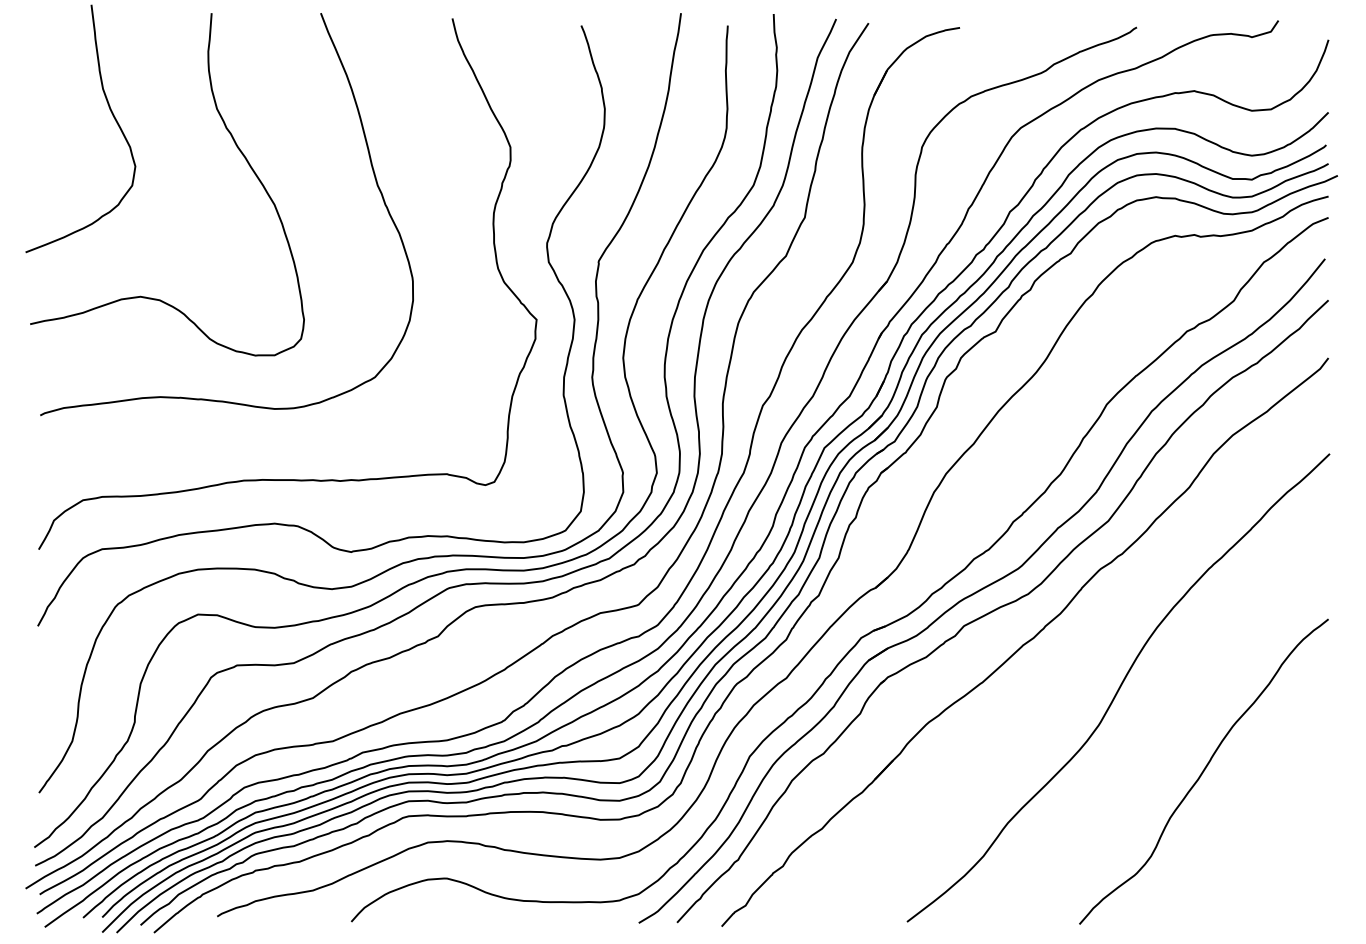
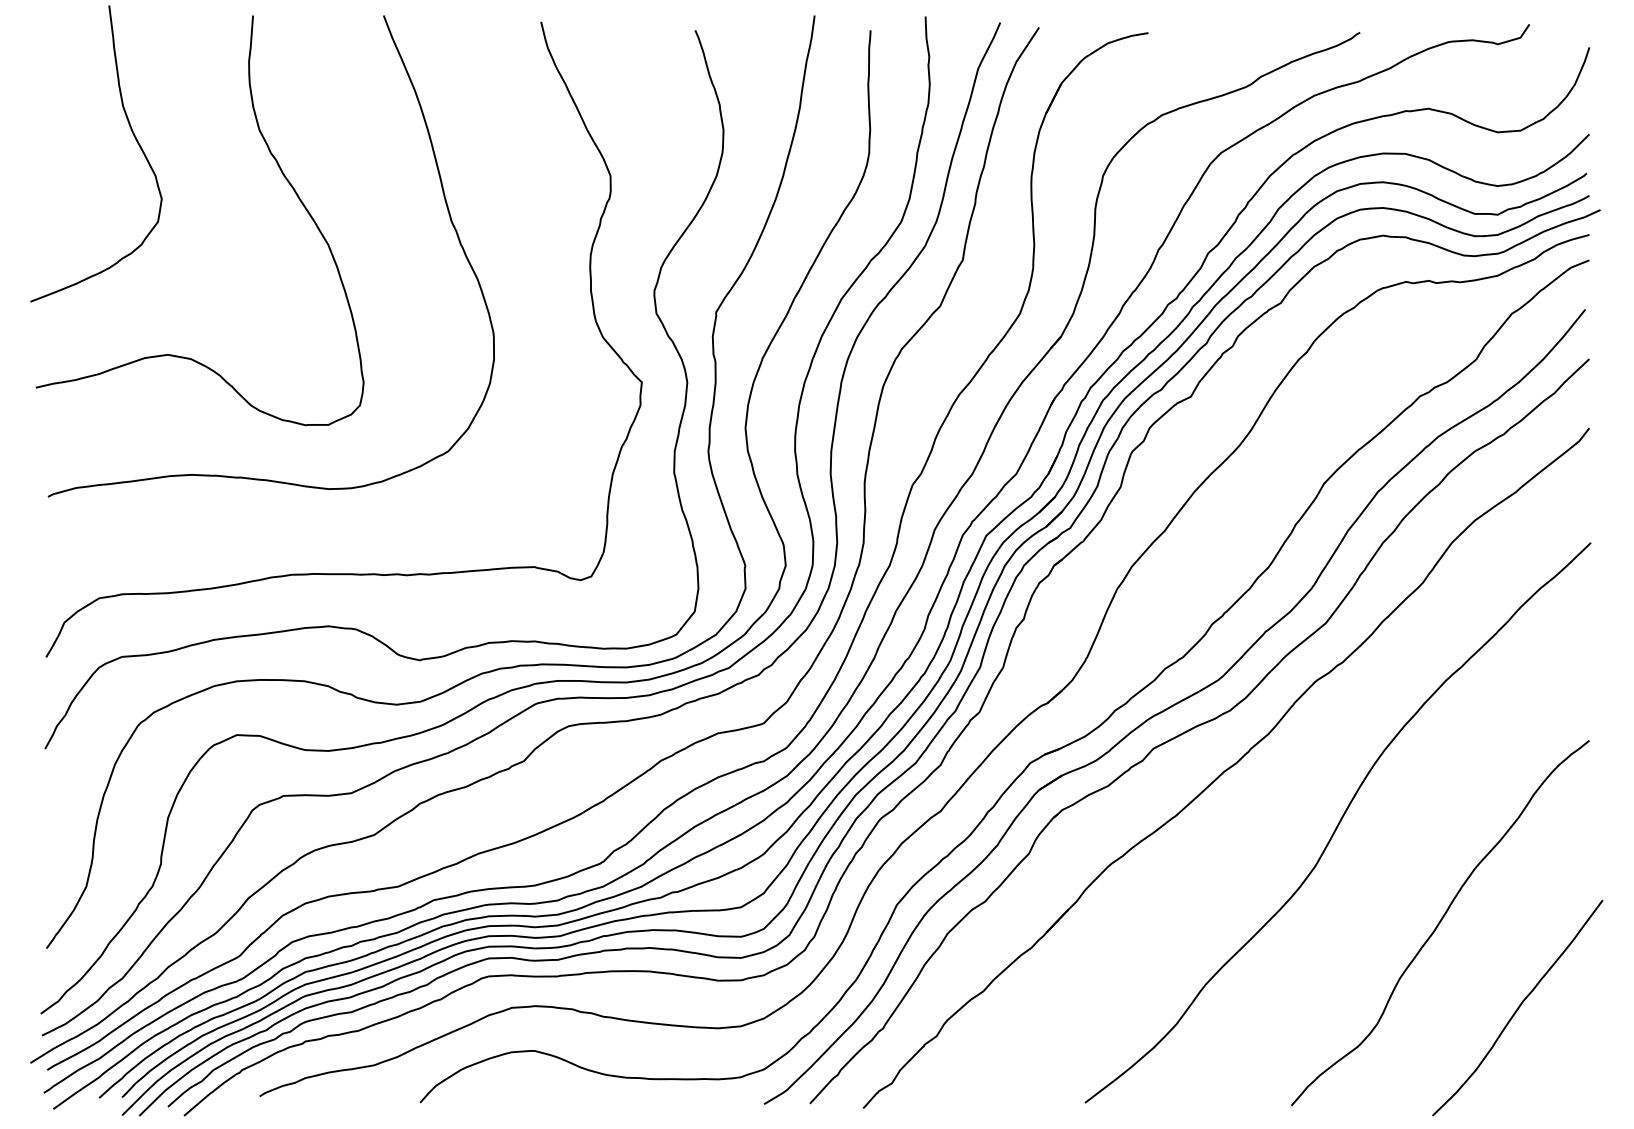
curve: (1268, 842) -> (1517, 1007), added

